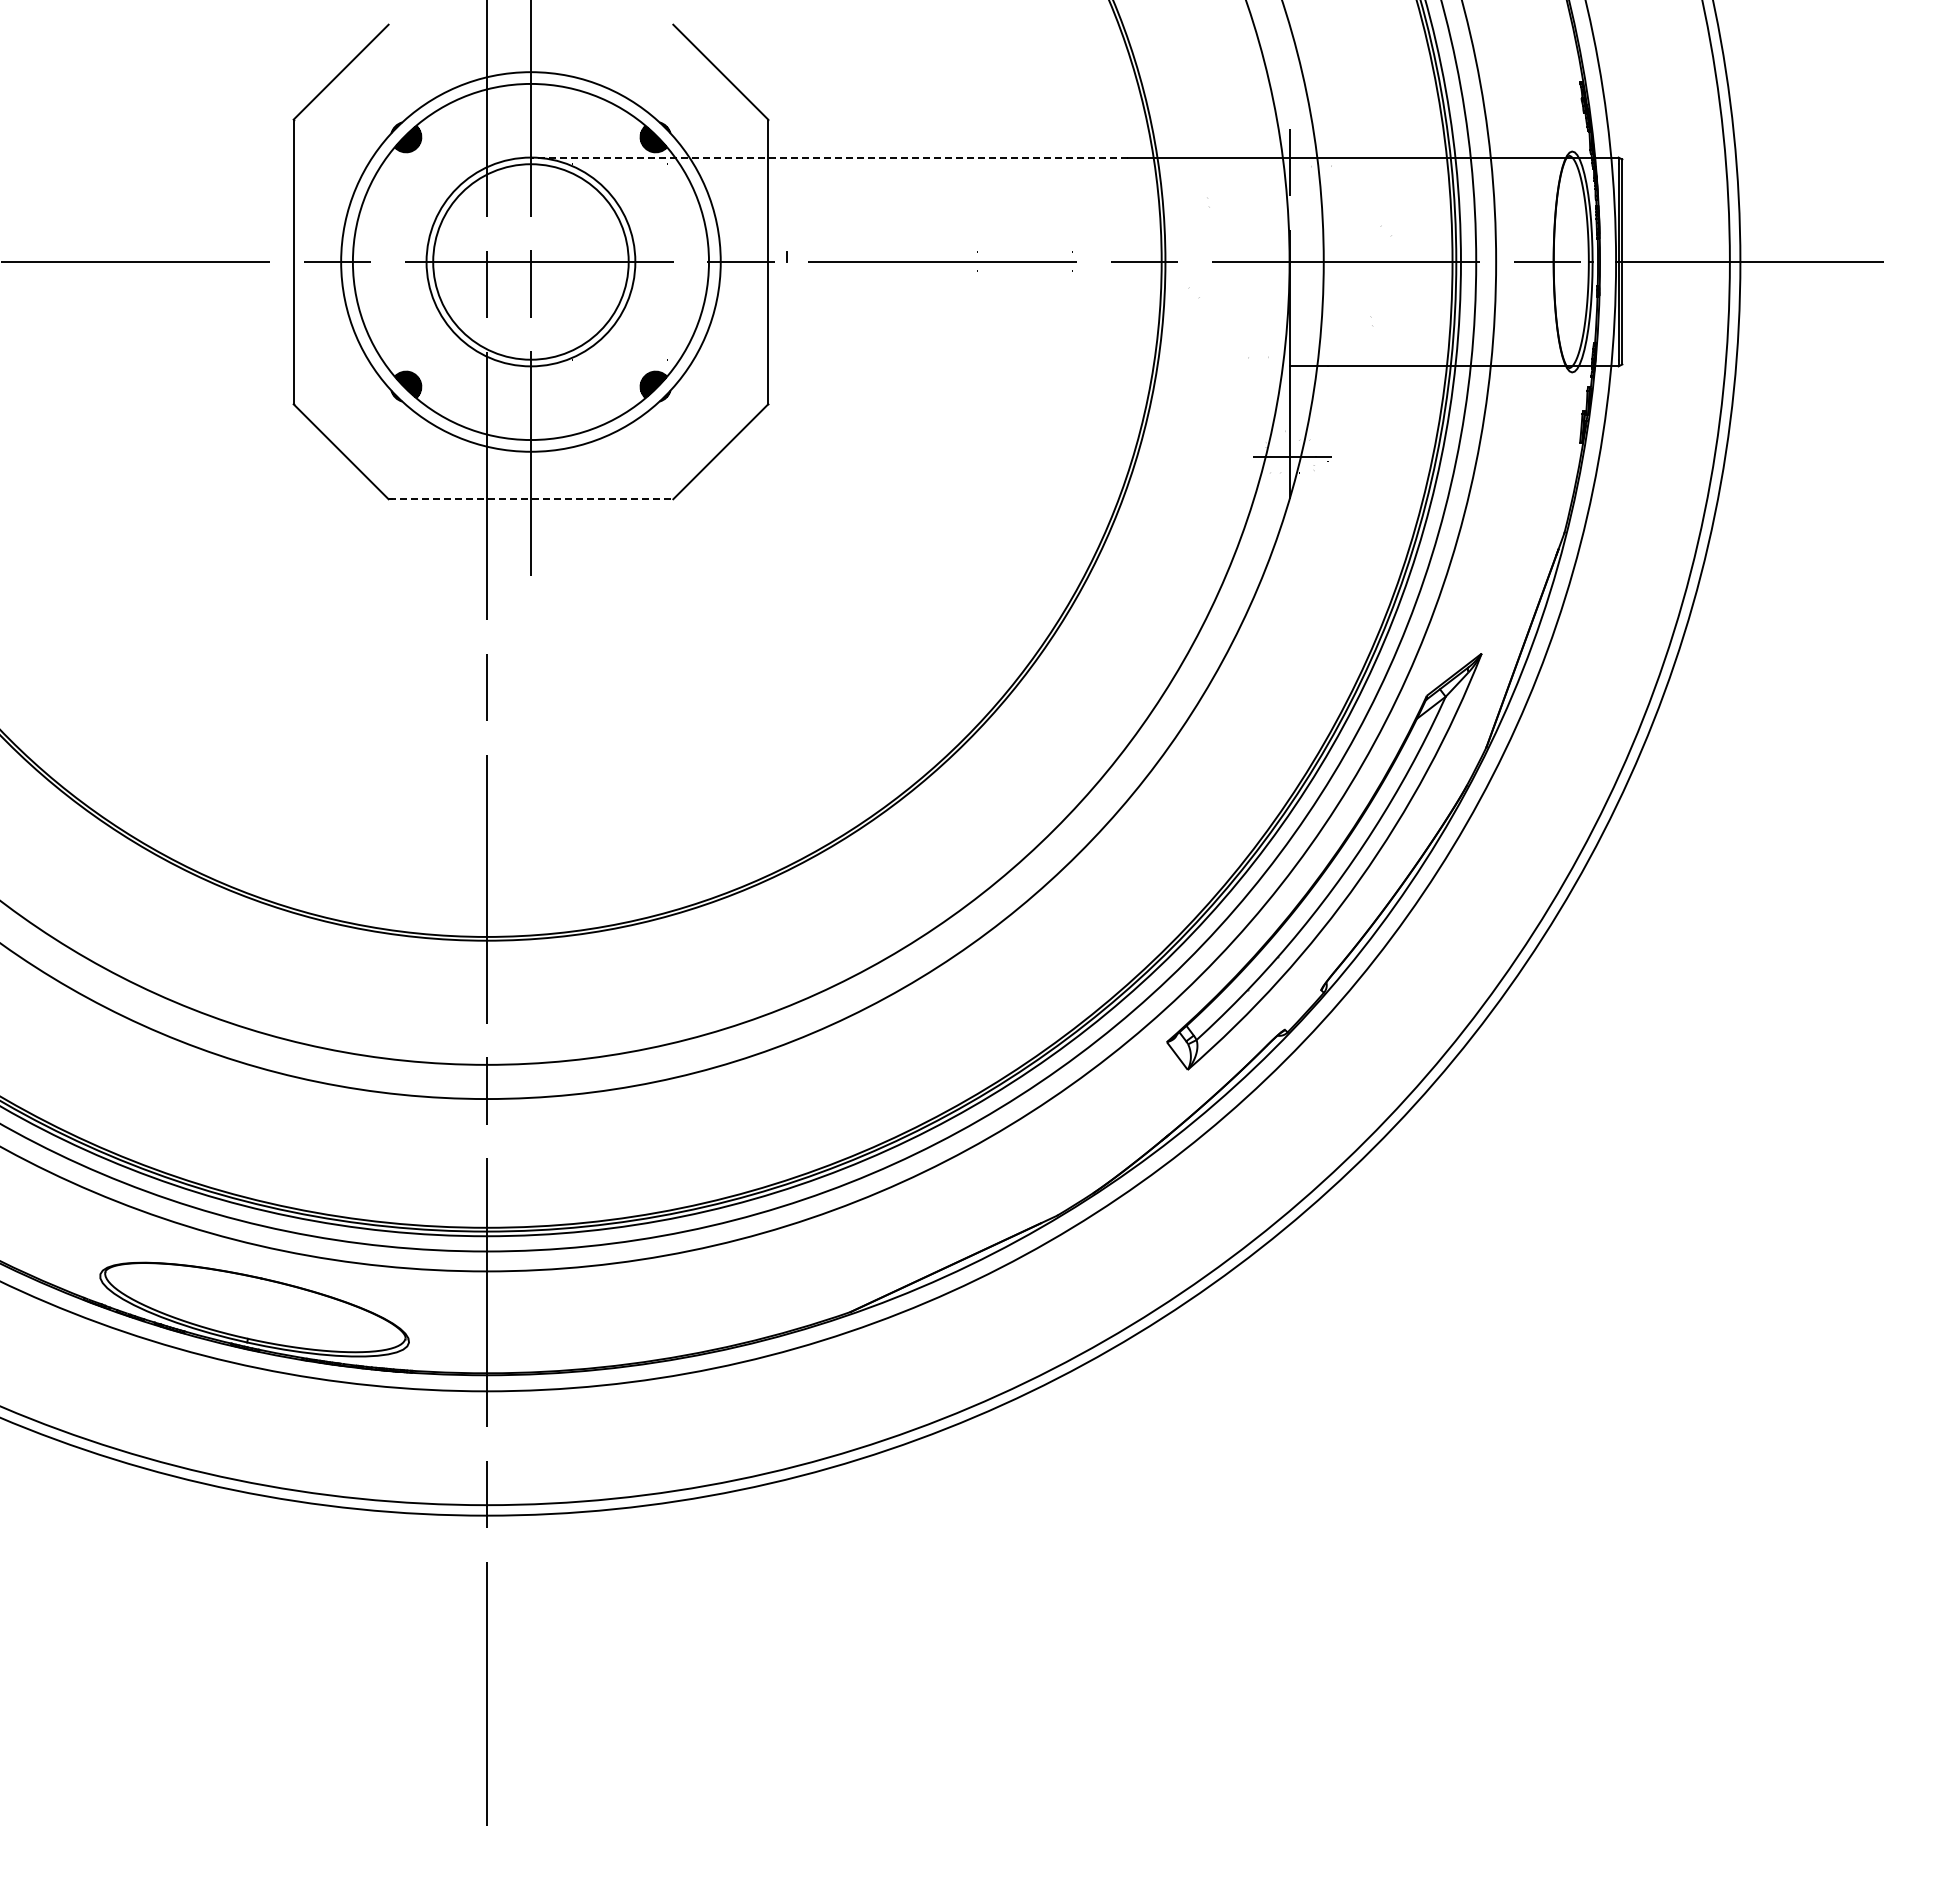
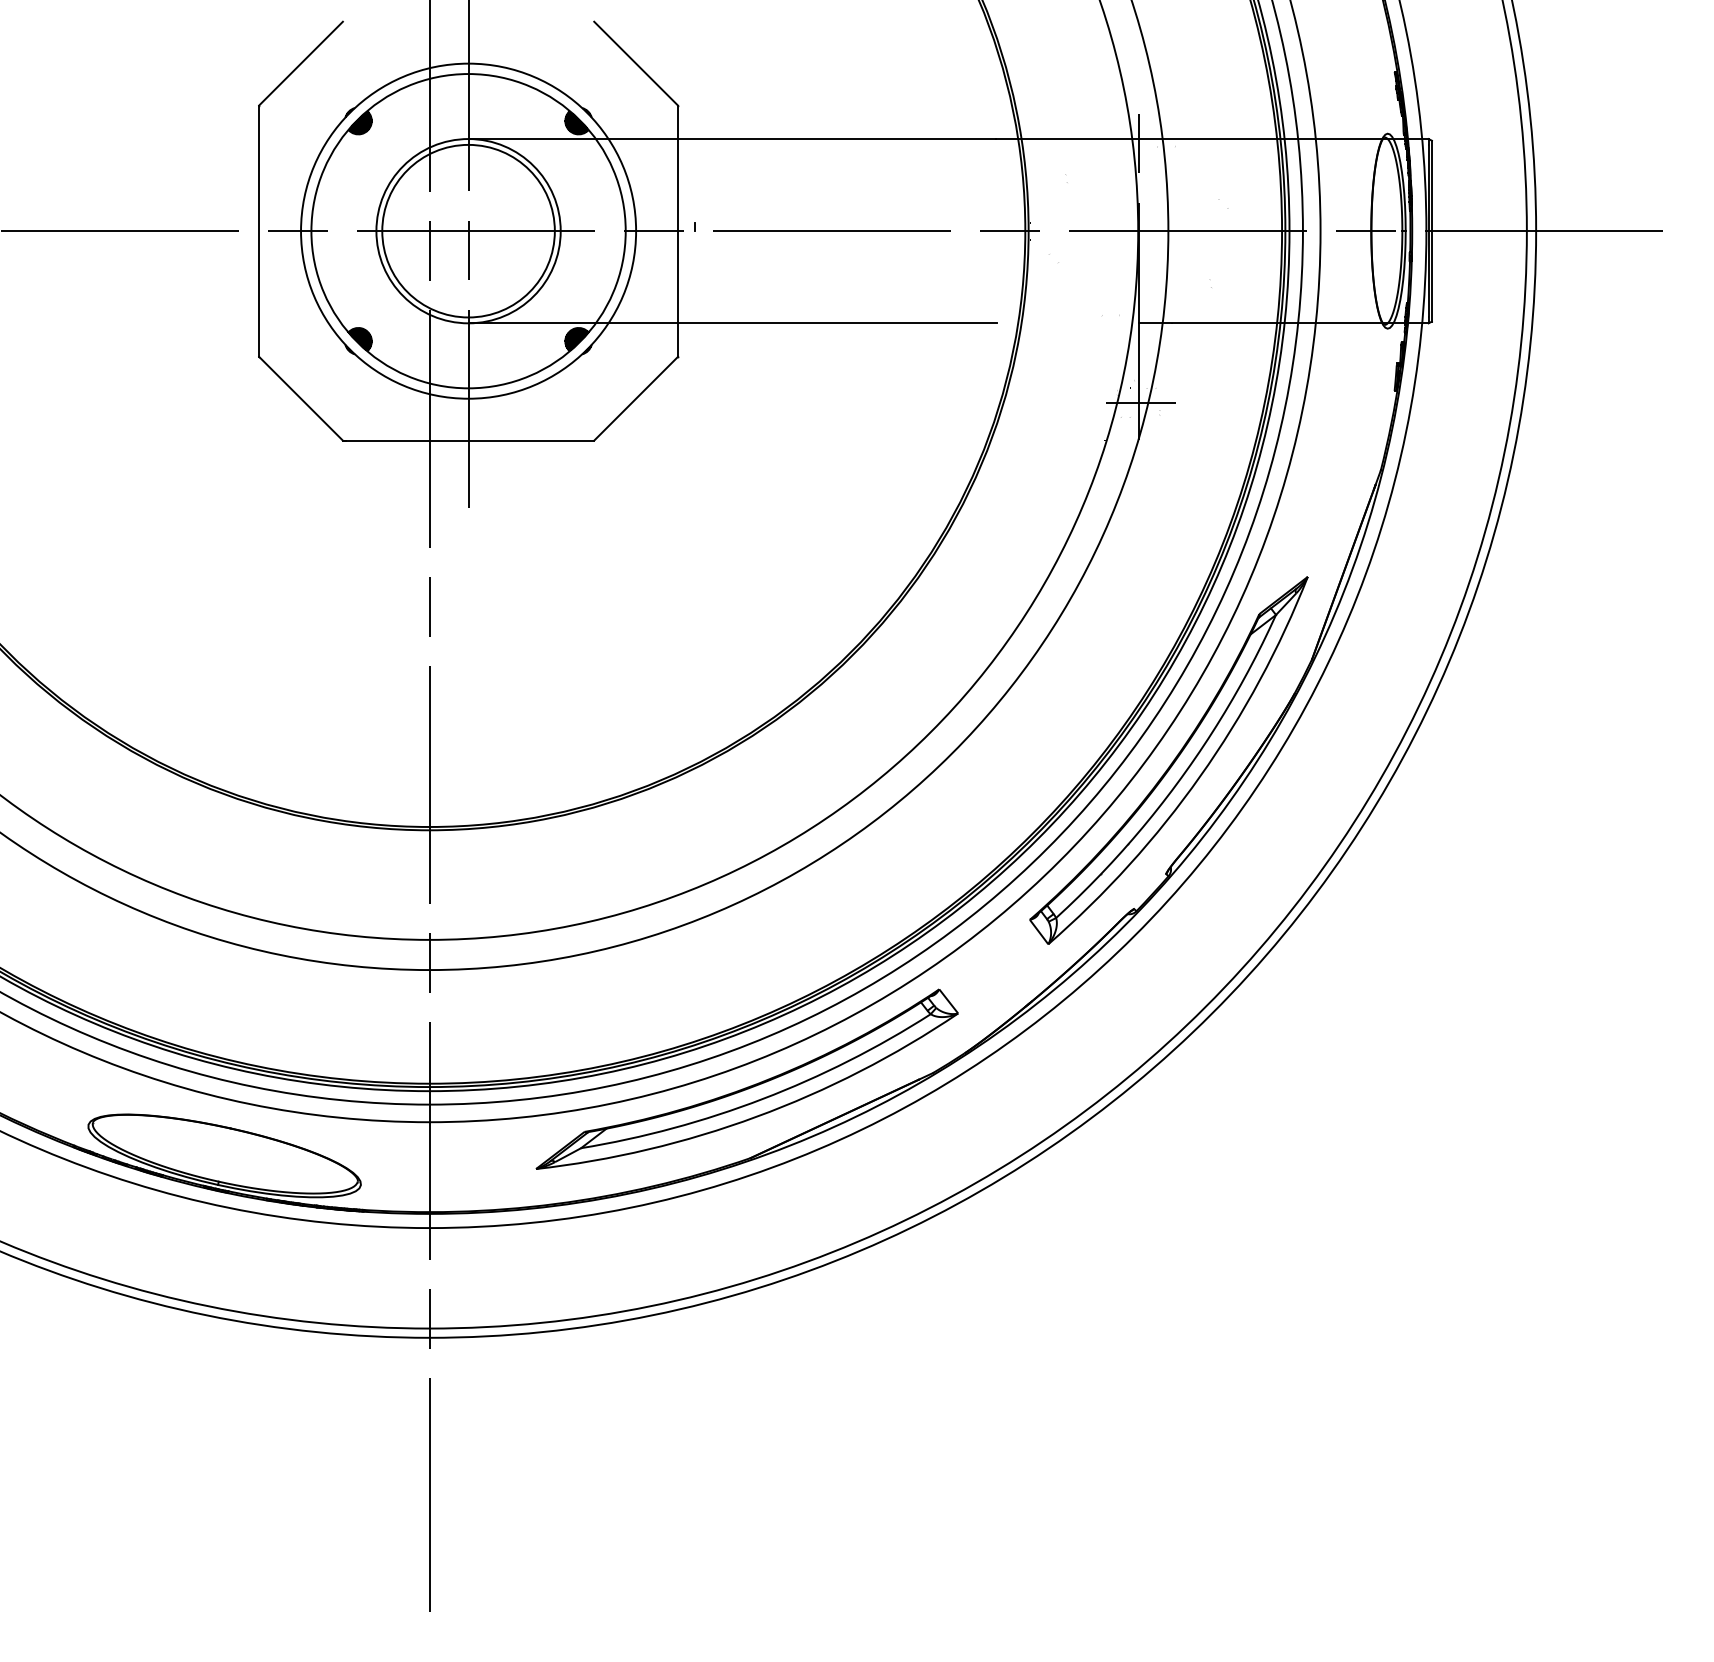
line: (829, 157) -> (732, 138), dashed -> solid
line: (829, 366) -> (732, 323), added
line: (531, 499) -> (469, 440), dashed -> solid
part: (848, 1230) -> (748, 1086), added

